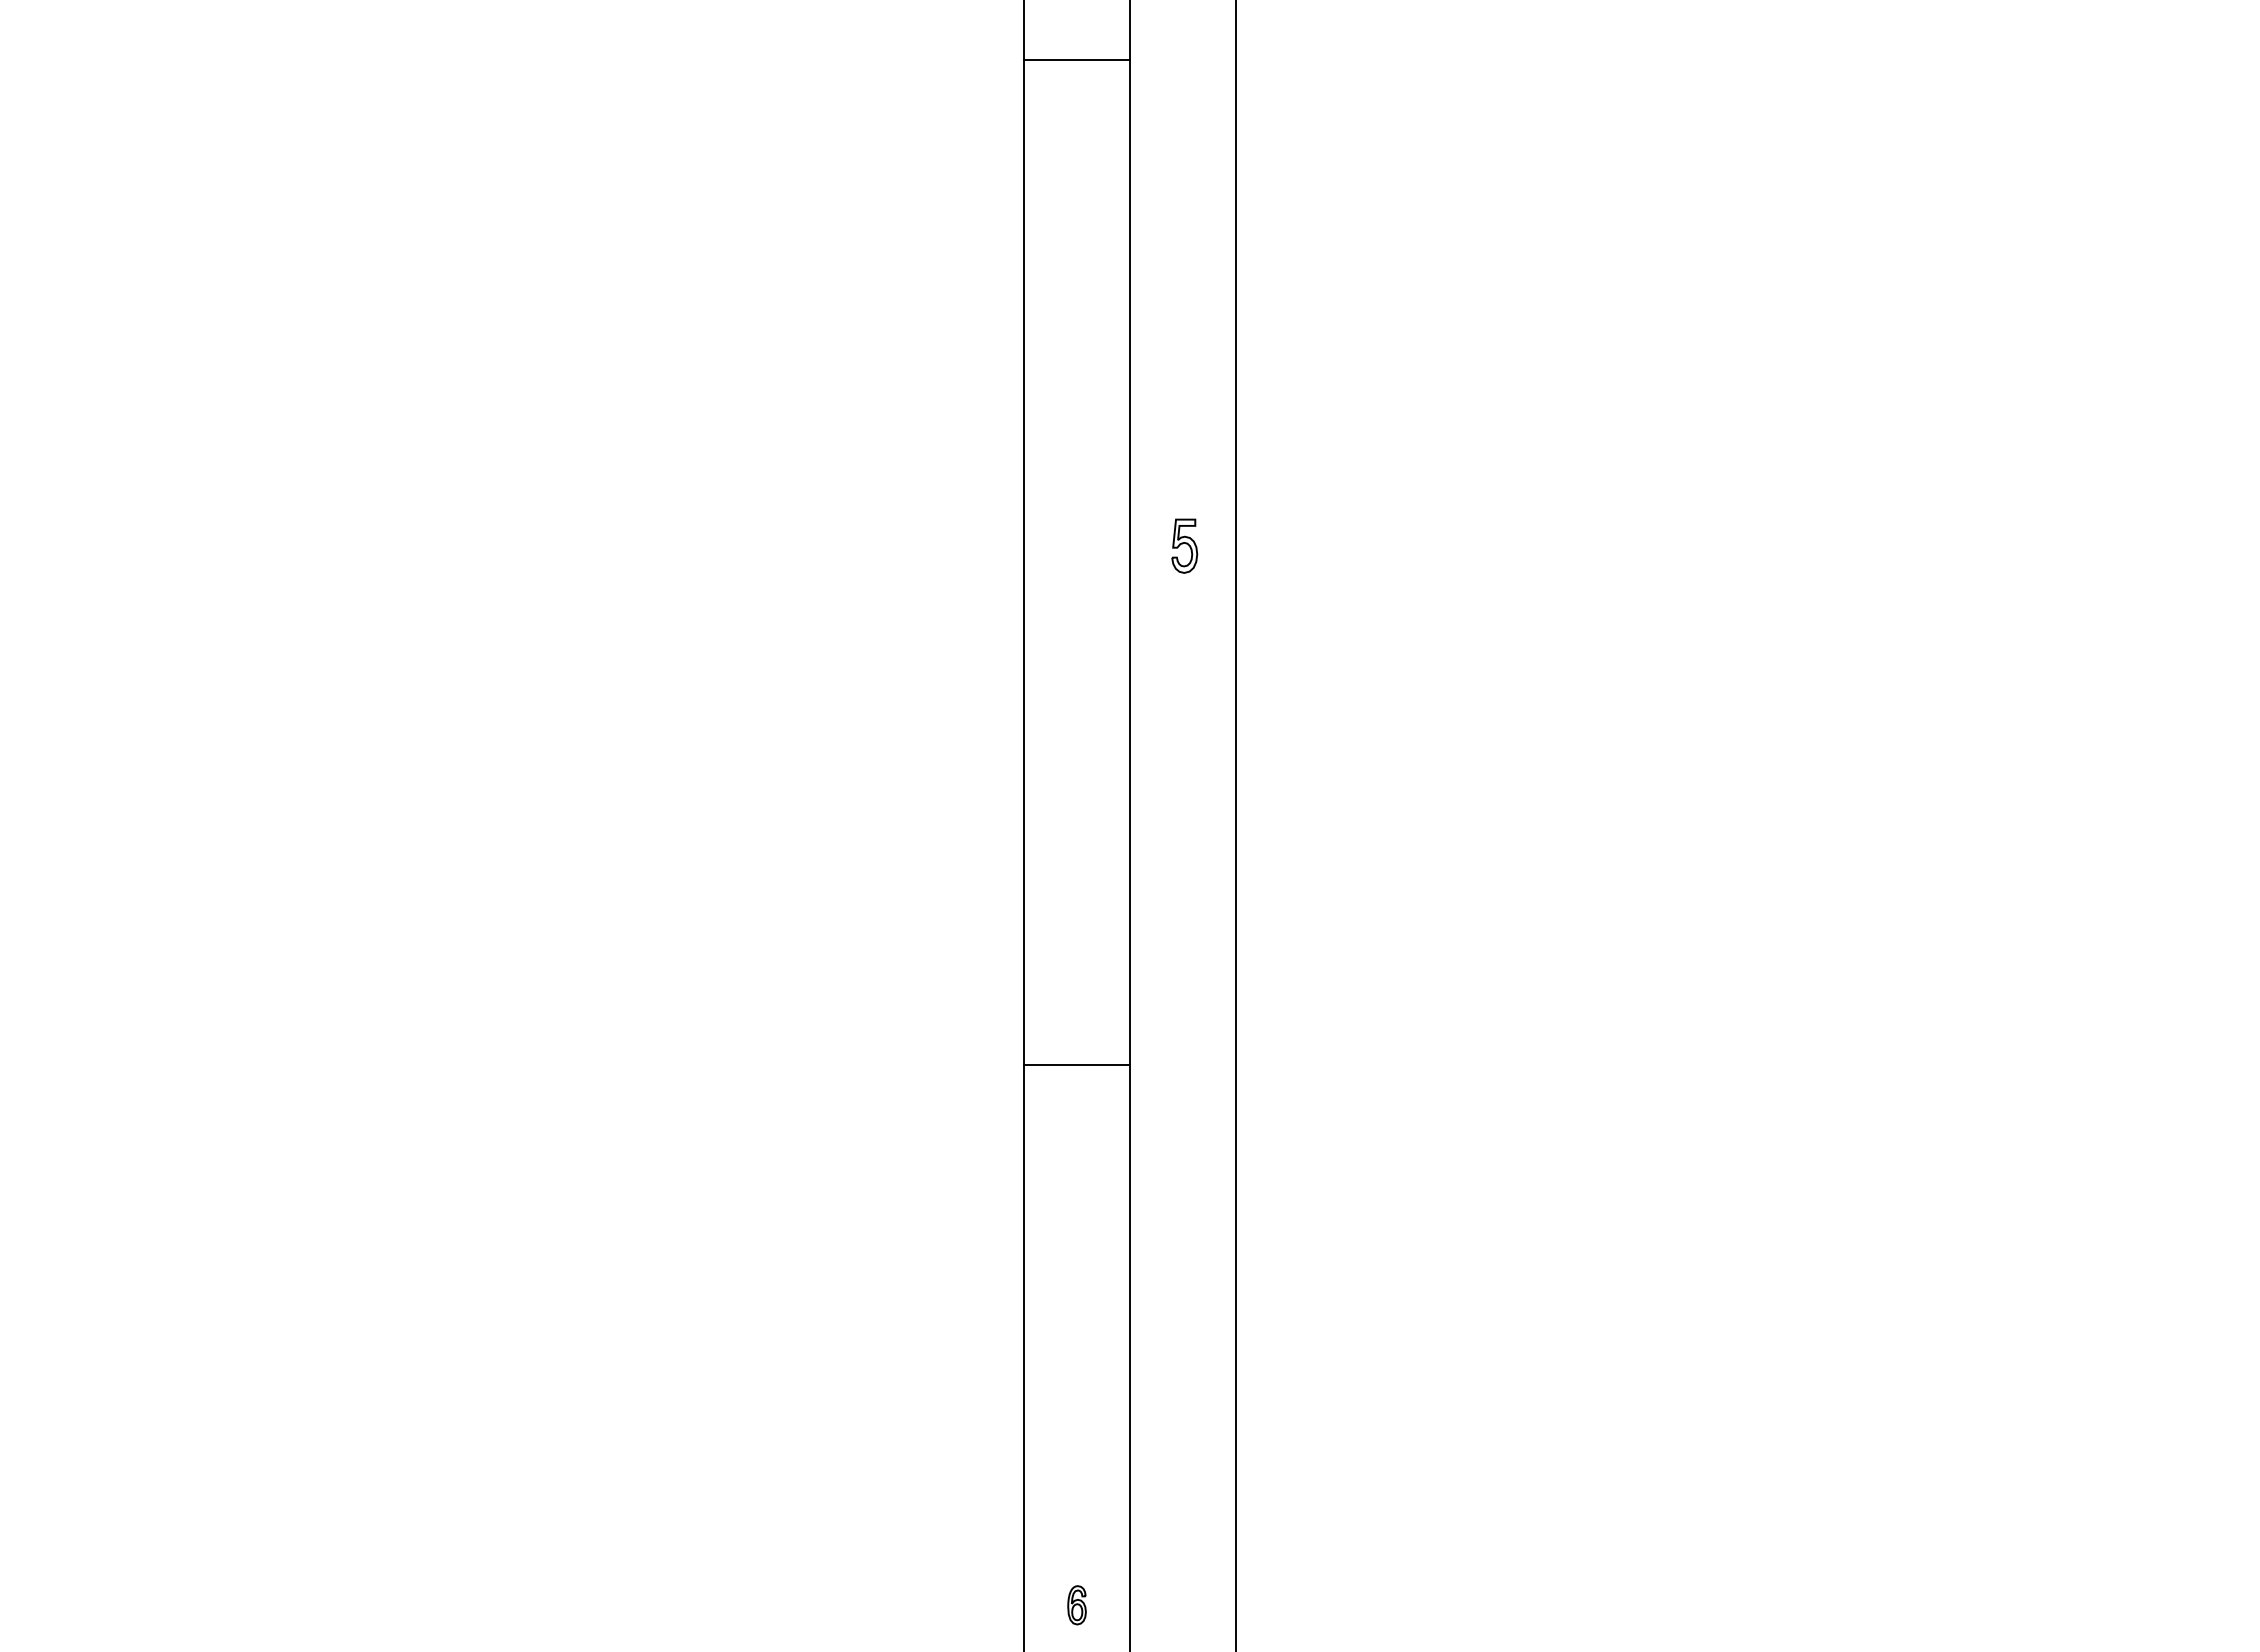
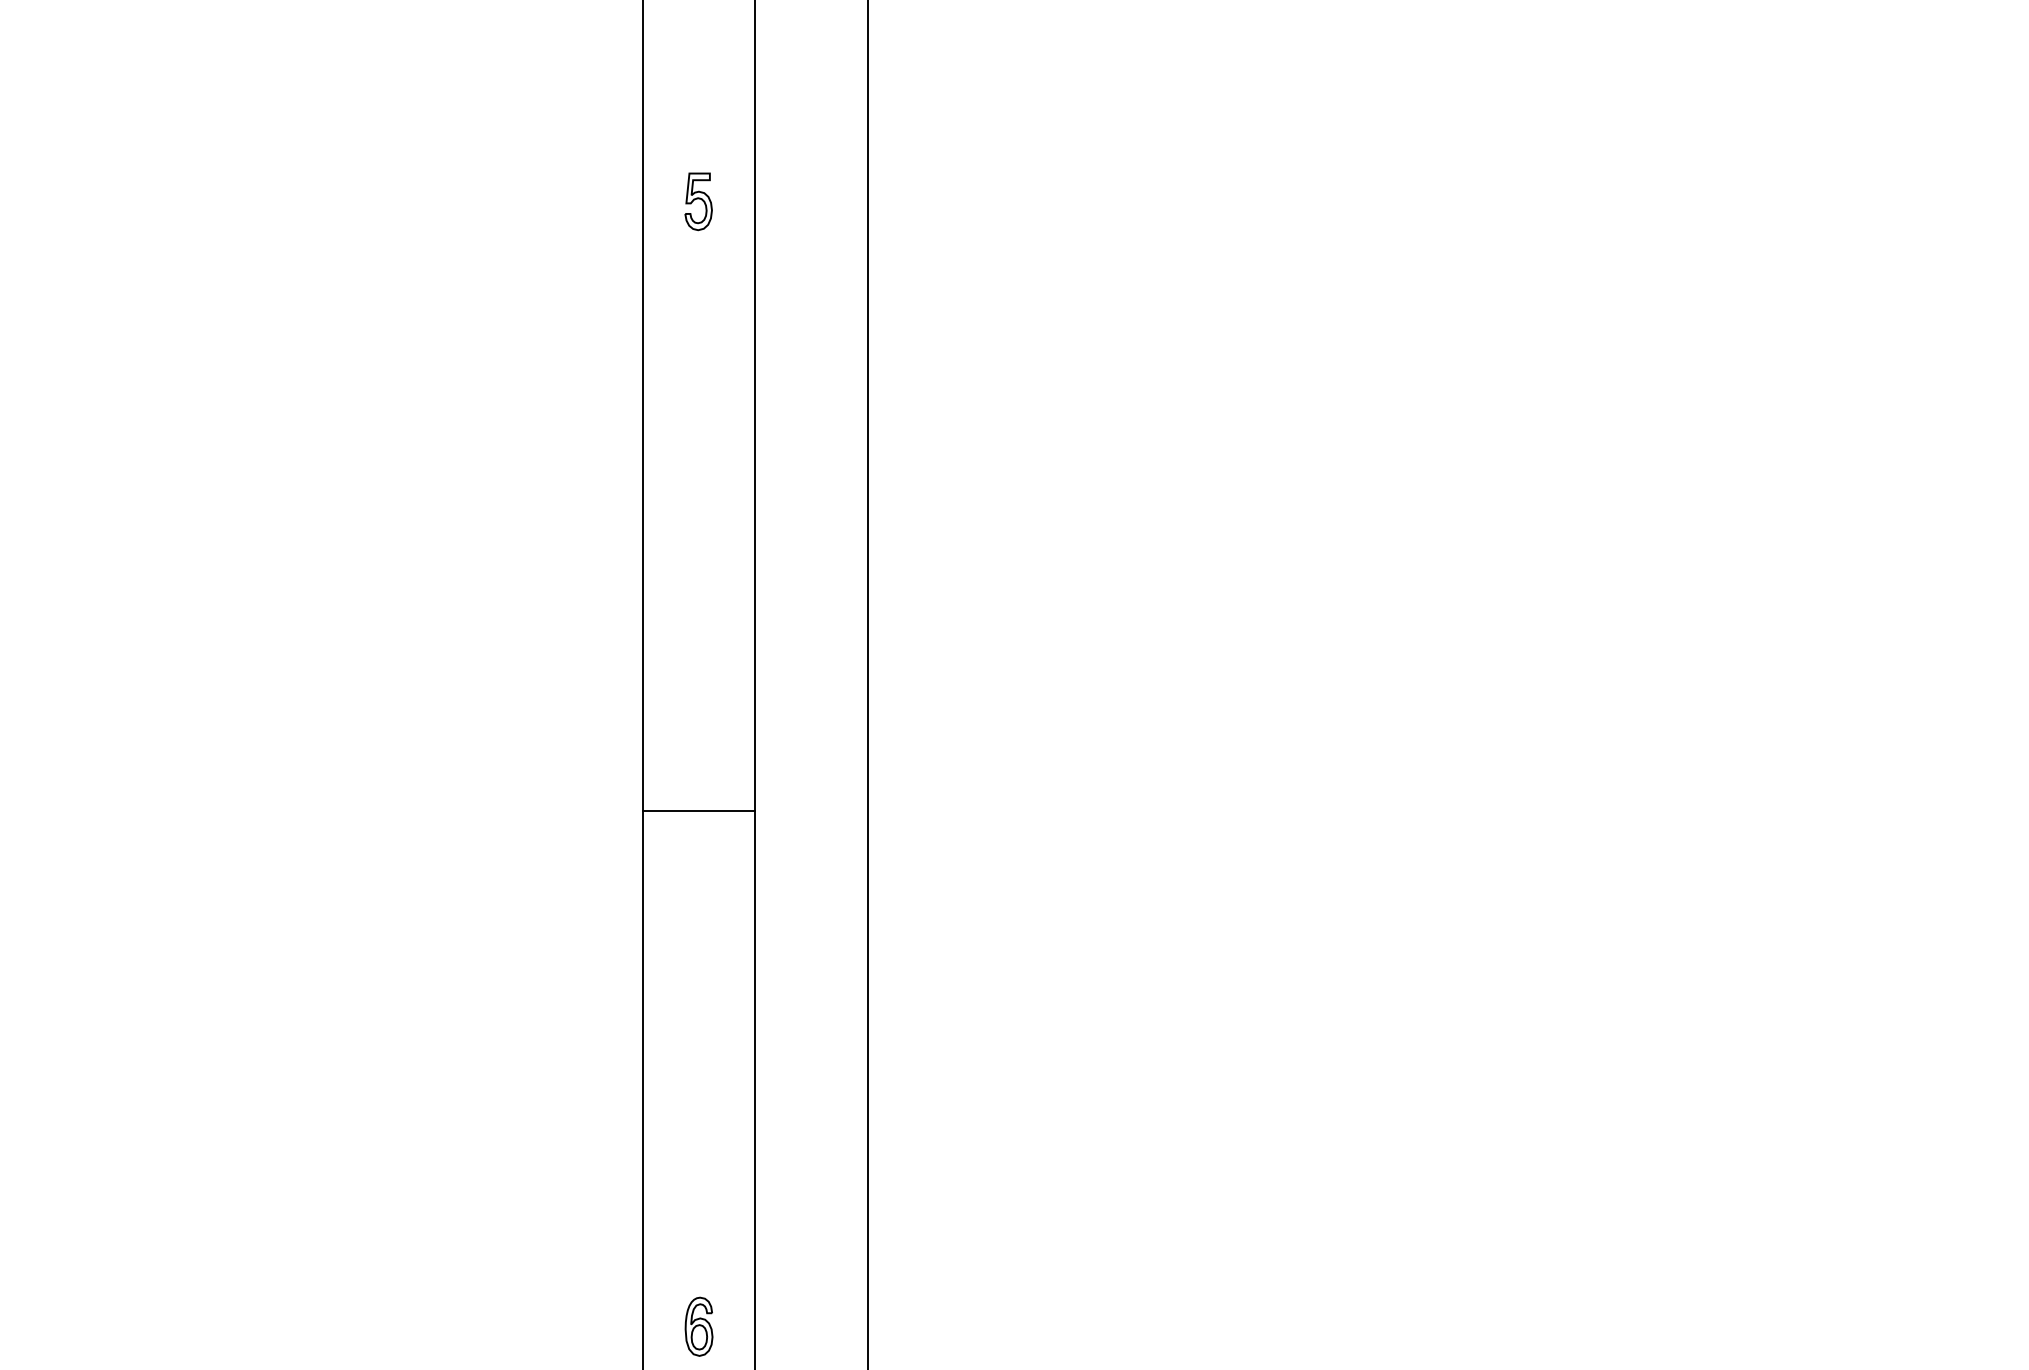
part: (1184, 545) -> (698, 201), moved
line: (1077, 1065) -> (699, 810), moved
part: (1076, 1605) -> (698, 1327), size x1.43

